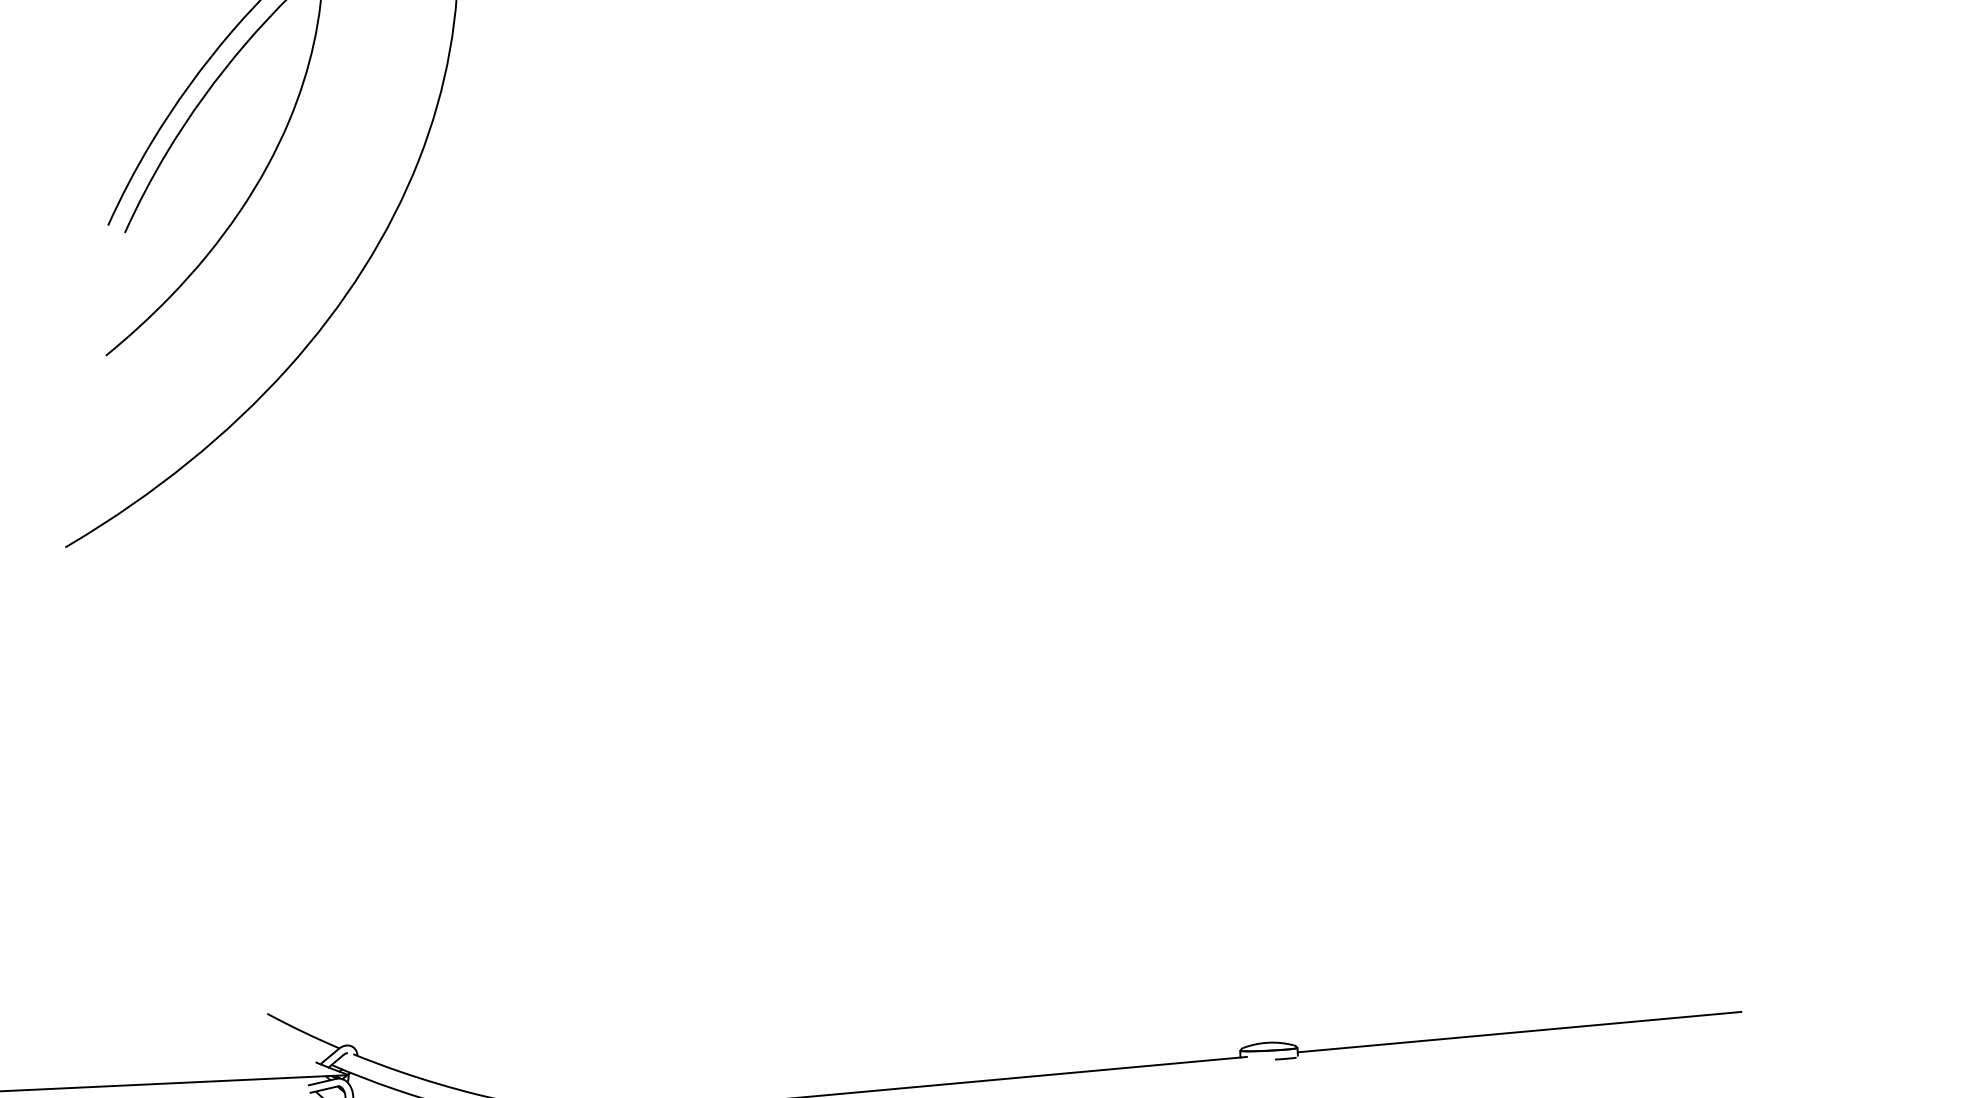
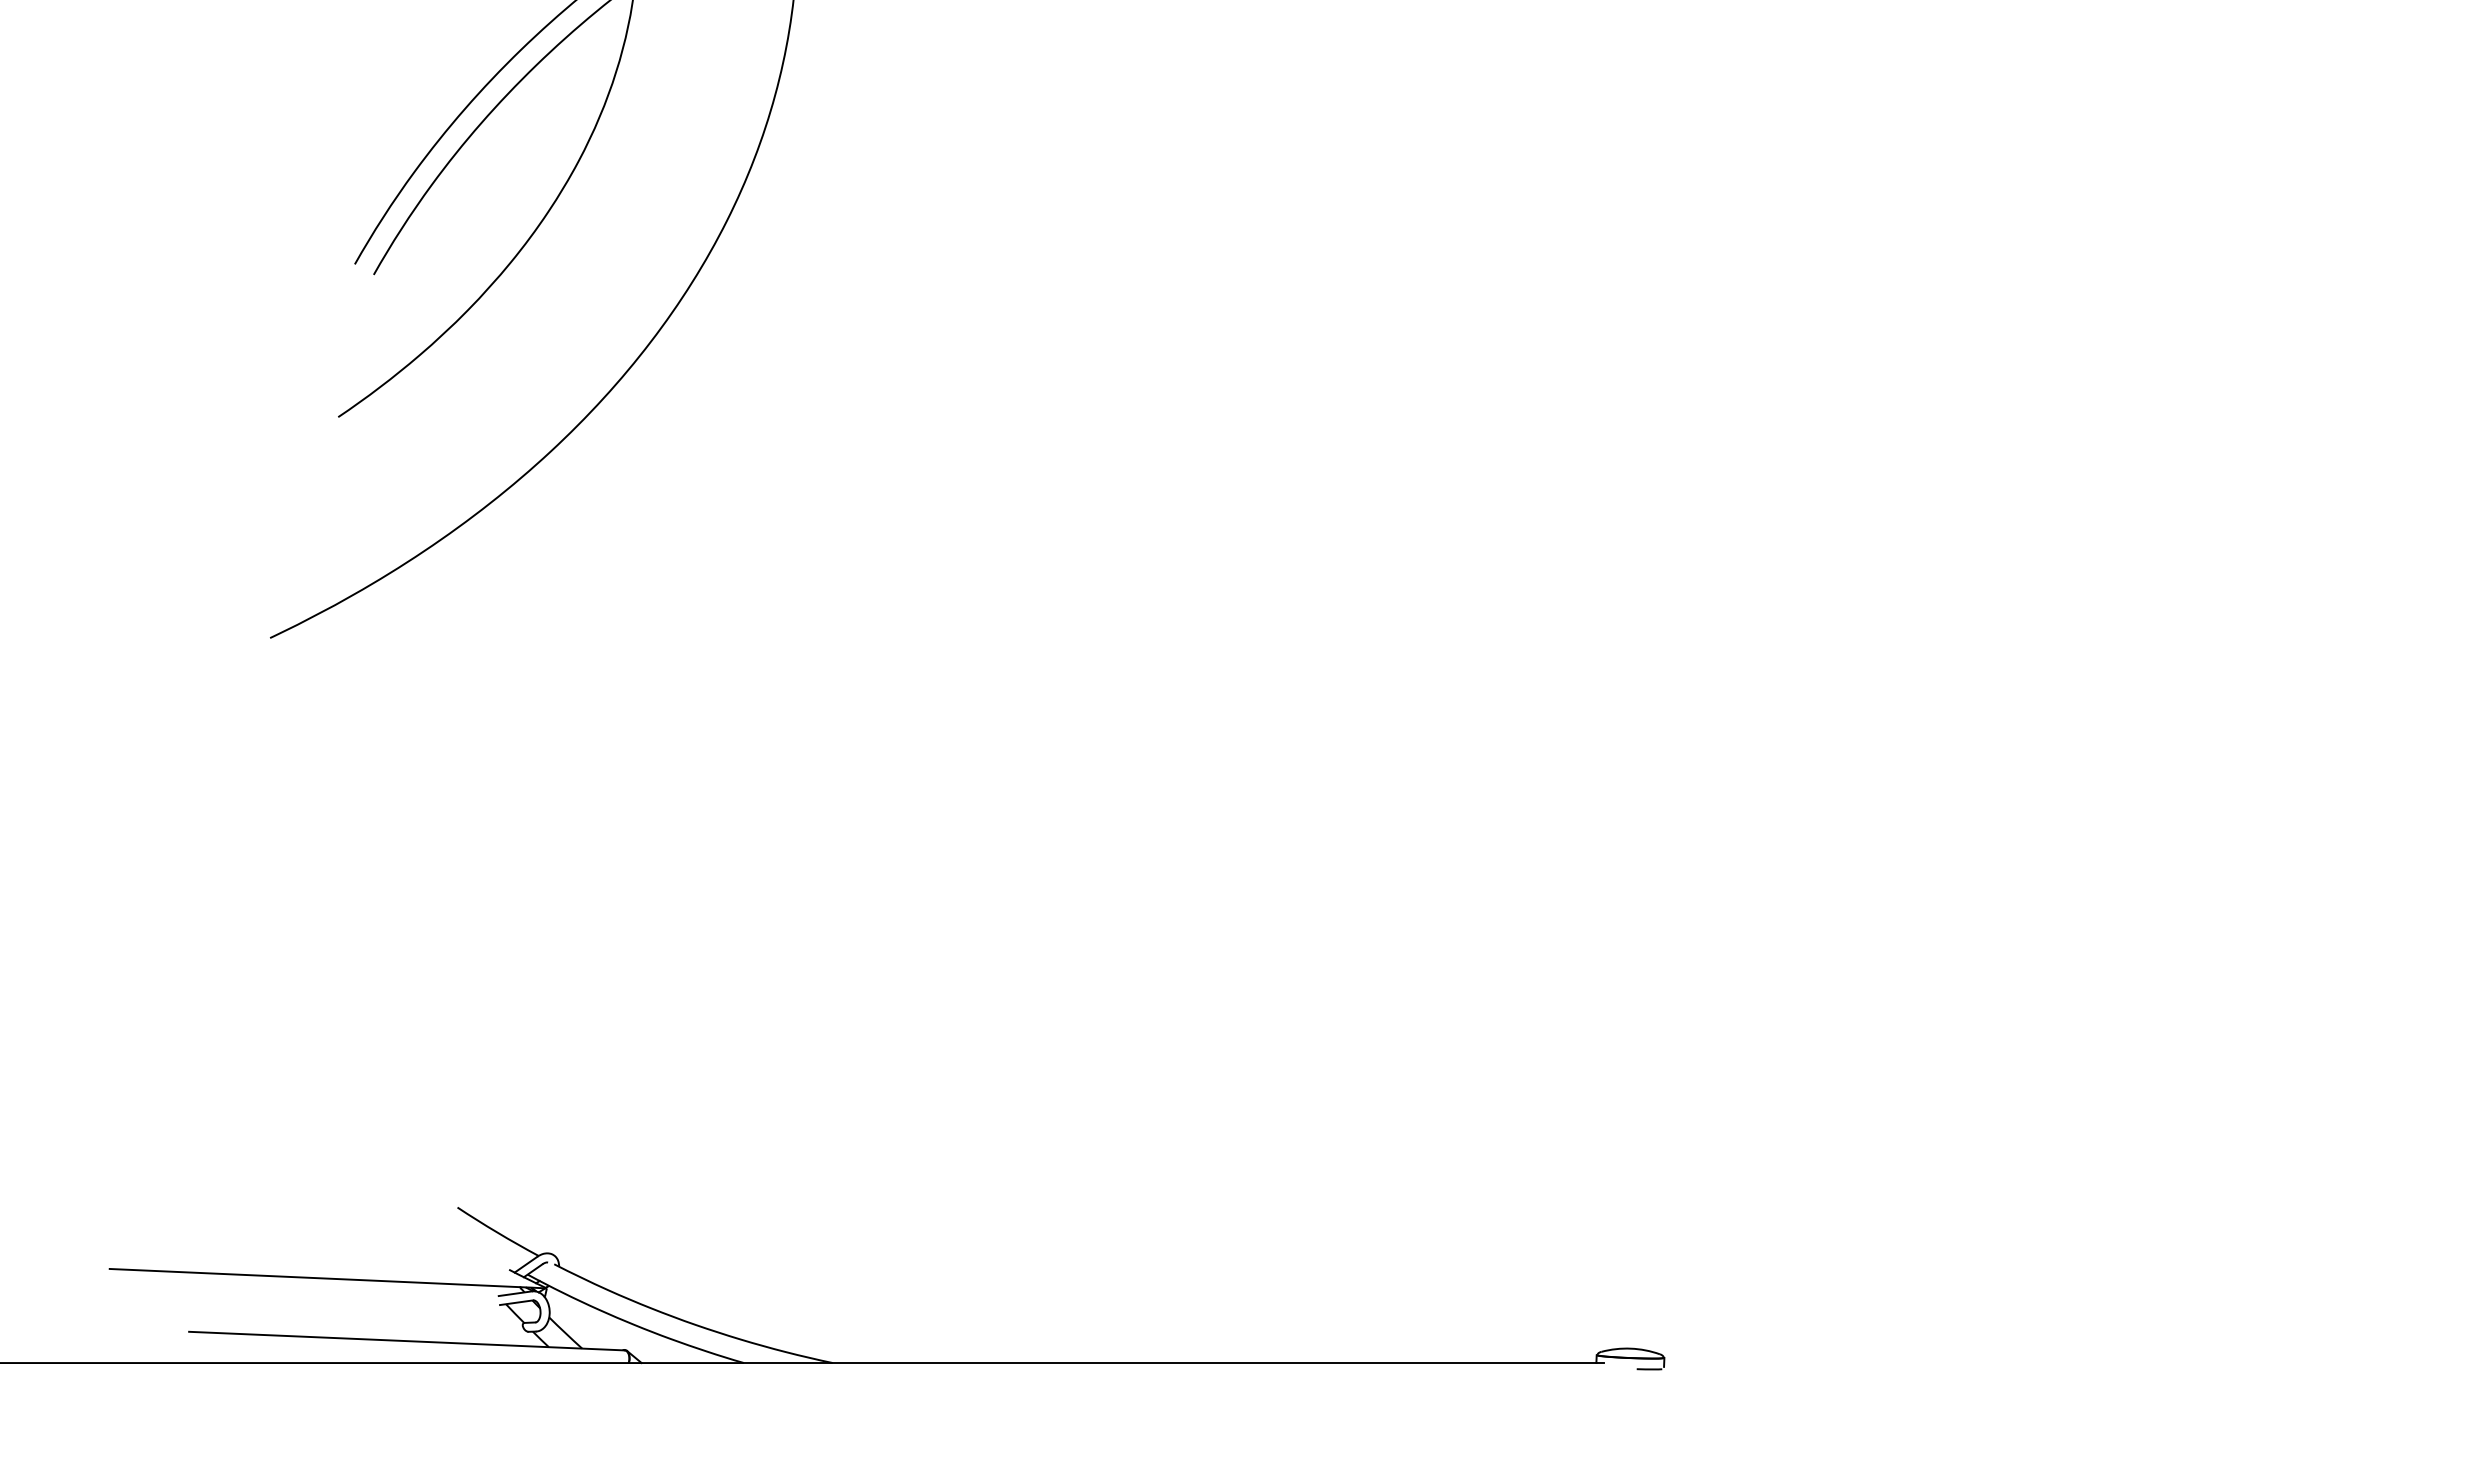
line: (1519, 1032) -> (1926, 1363), removed

